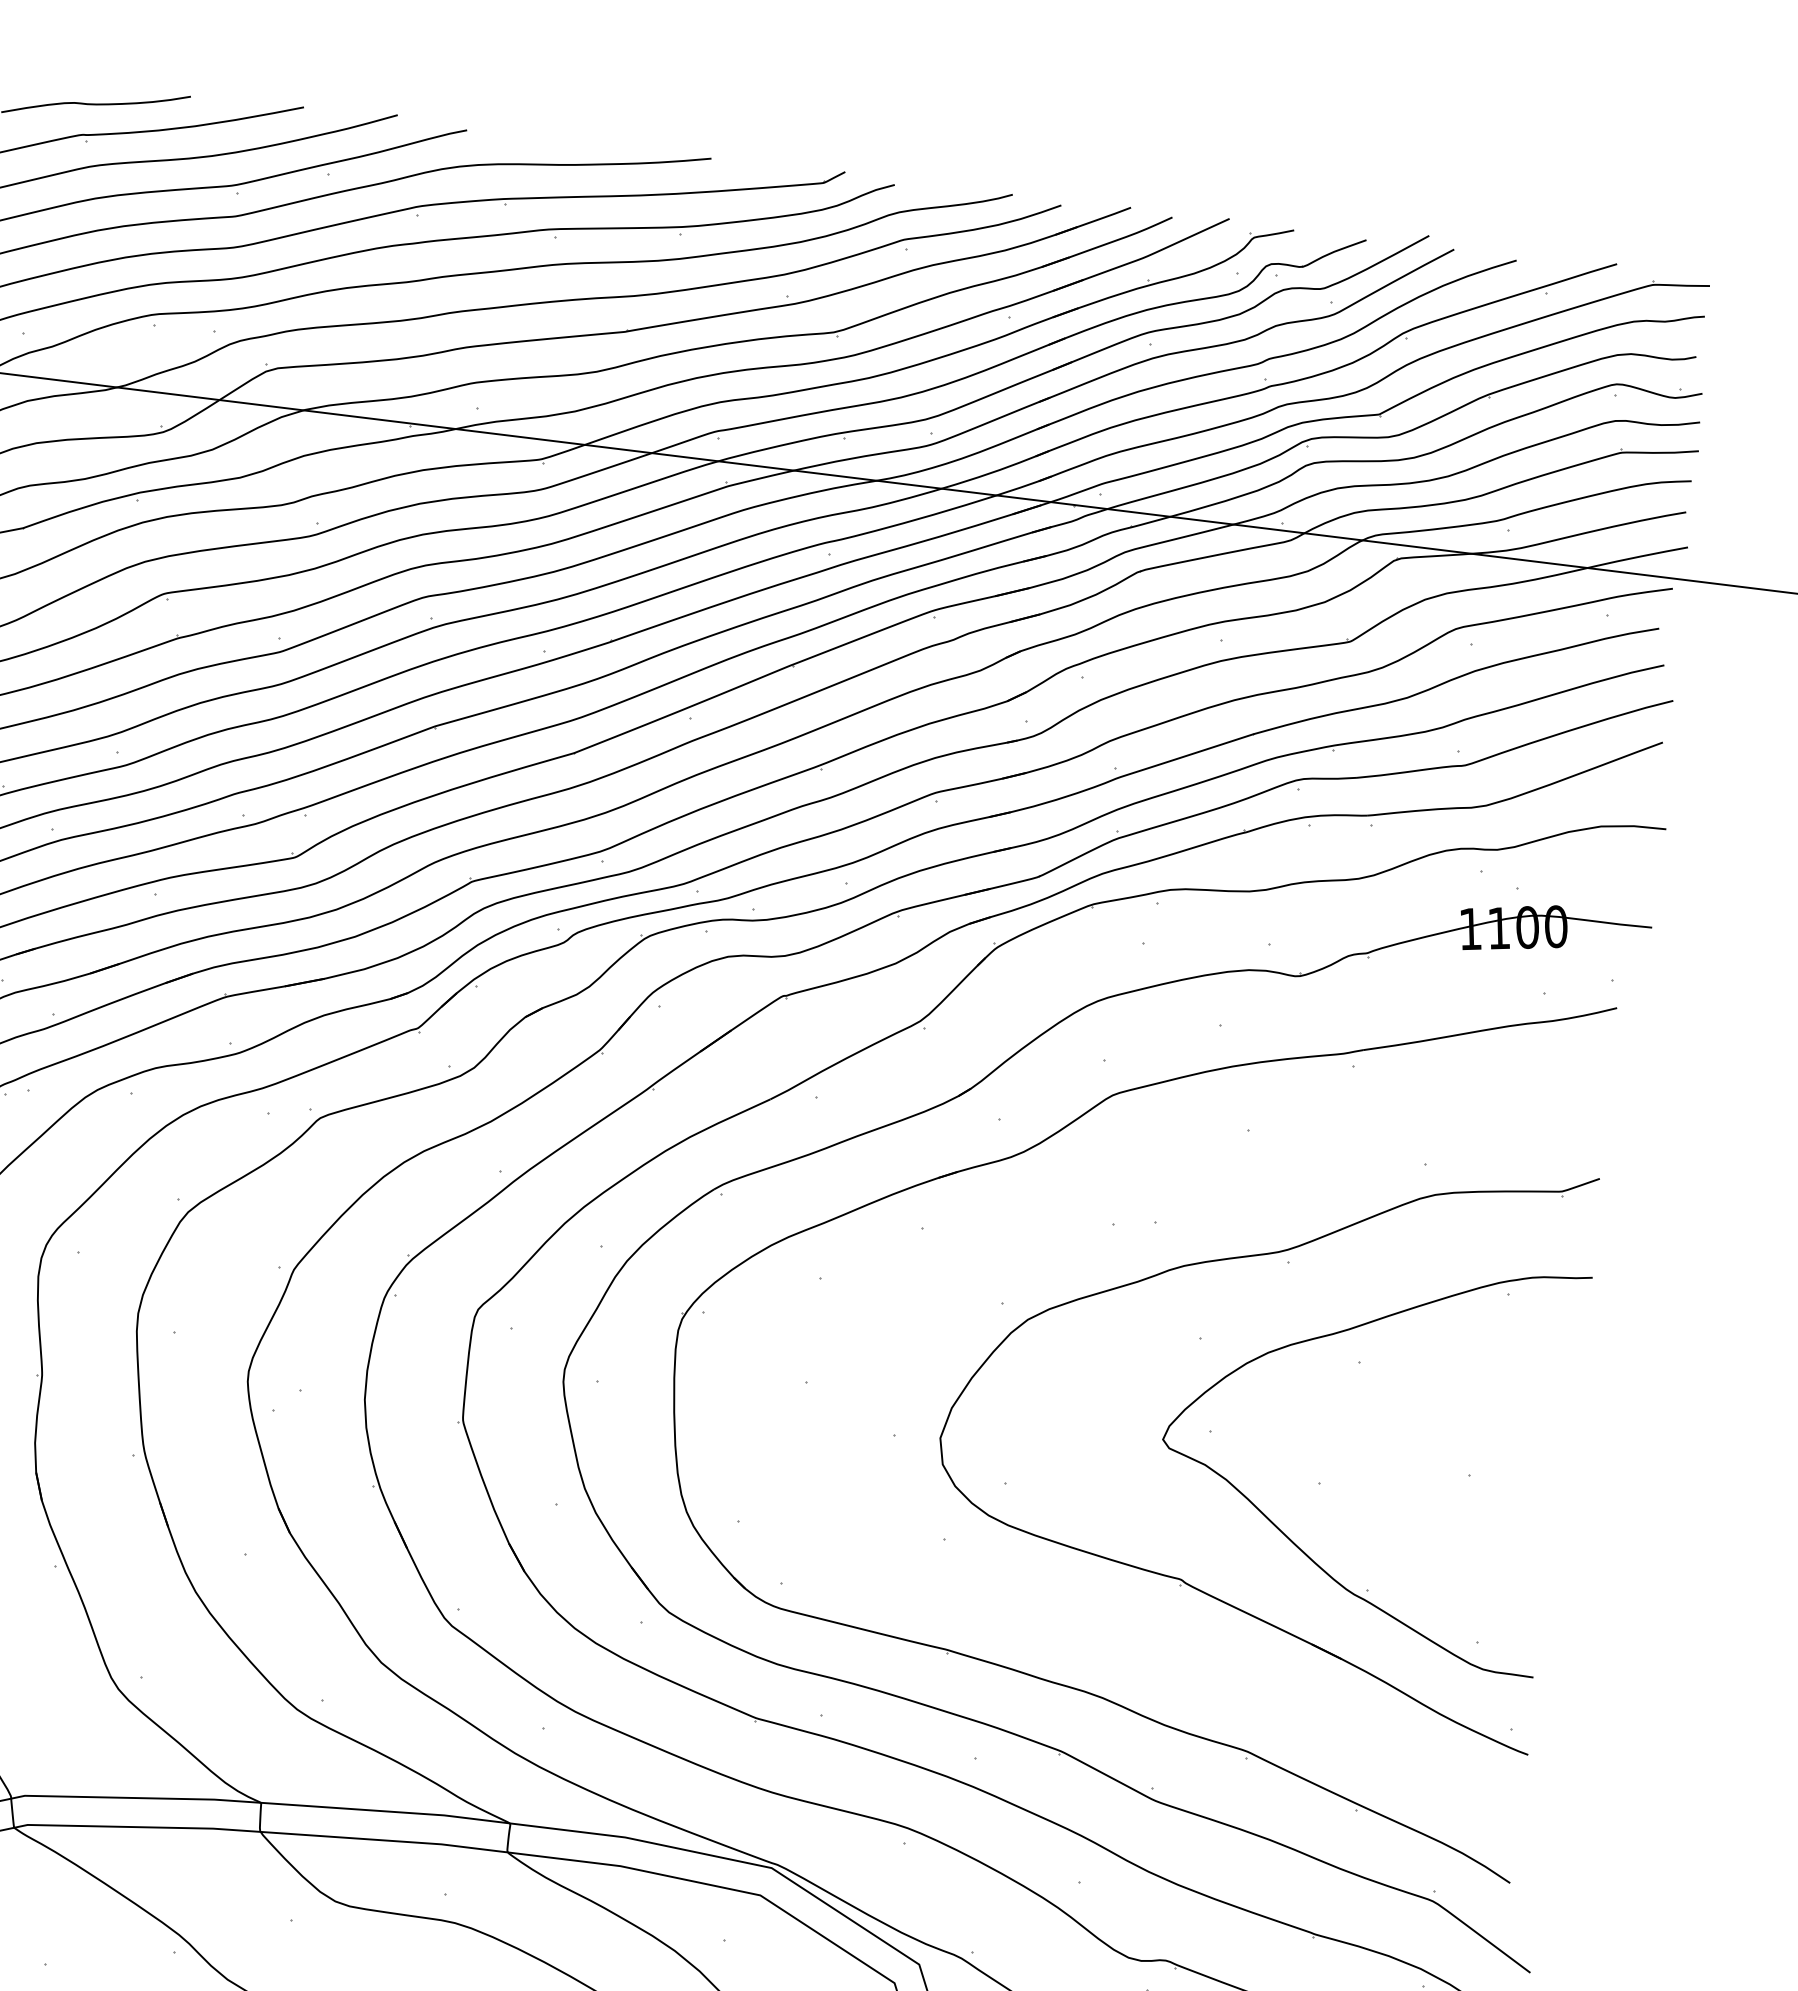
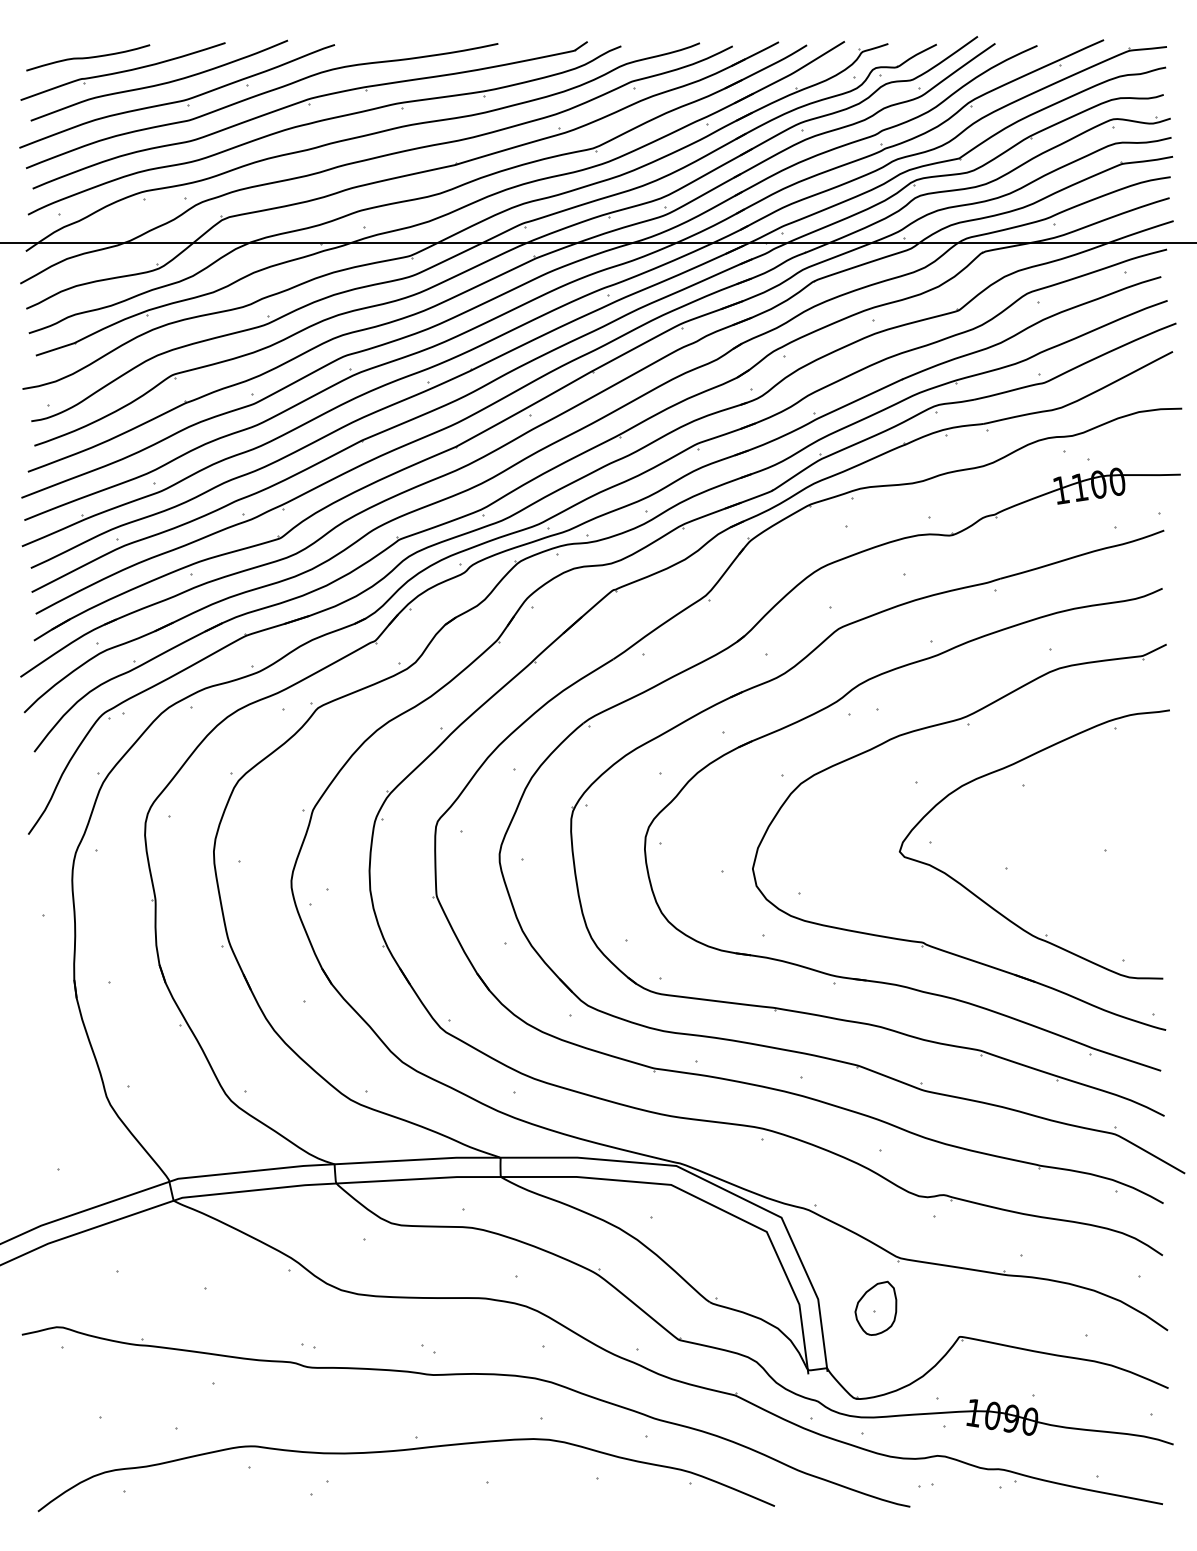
part: (1092, 1207) -> (834, 704), added

